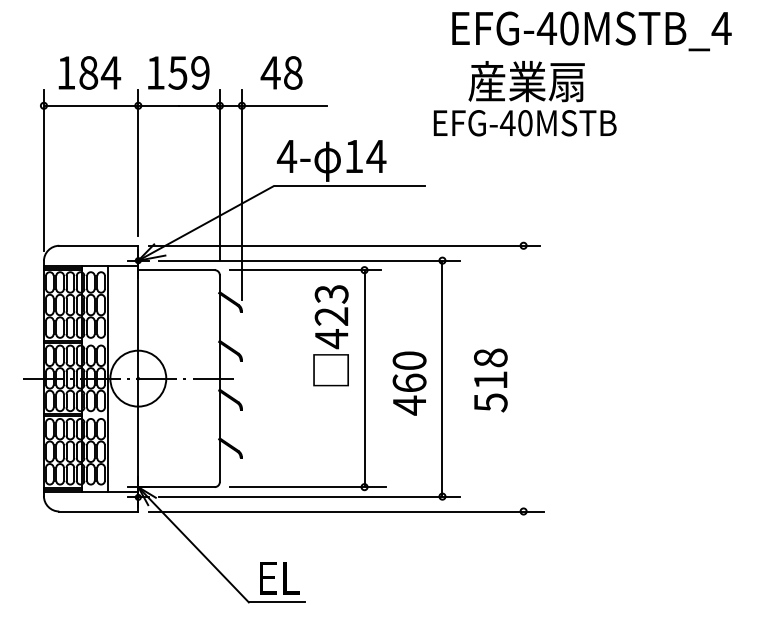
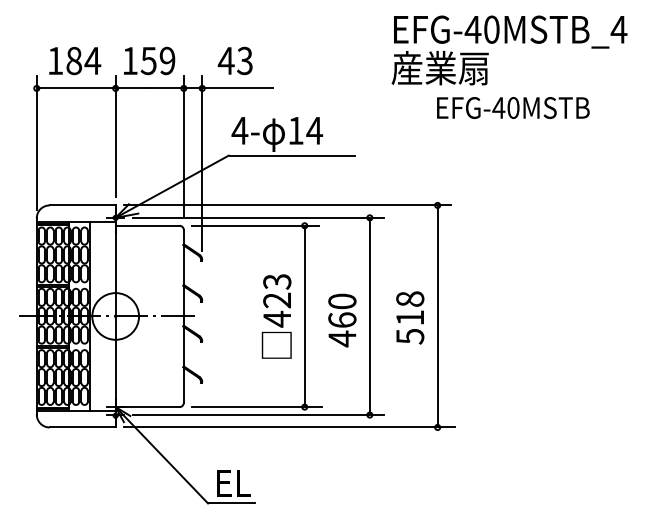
text: (591, 31) -> (510, 32), moved
text: (292, 72) -> (244, 60), 48 -> 43
text: (524, 123) -> (512, 108), moved
text: (330, 335) -> (276, 316), moved
line: (523, 378) -> (437, 316), added

